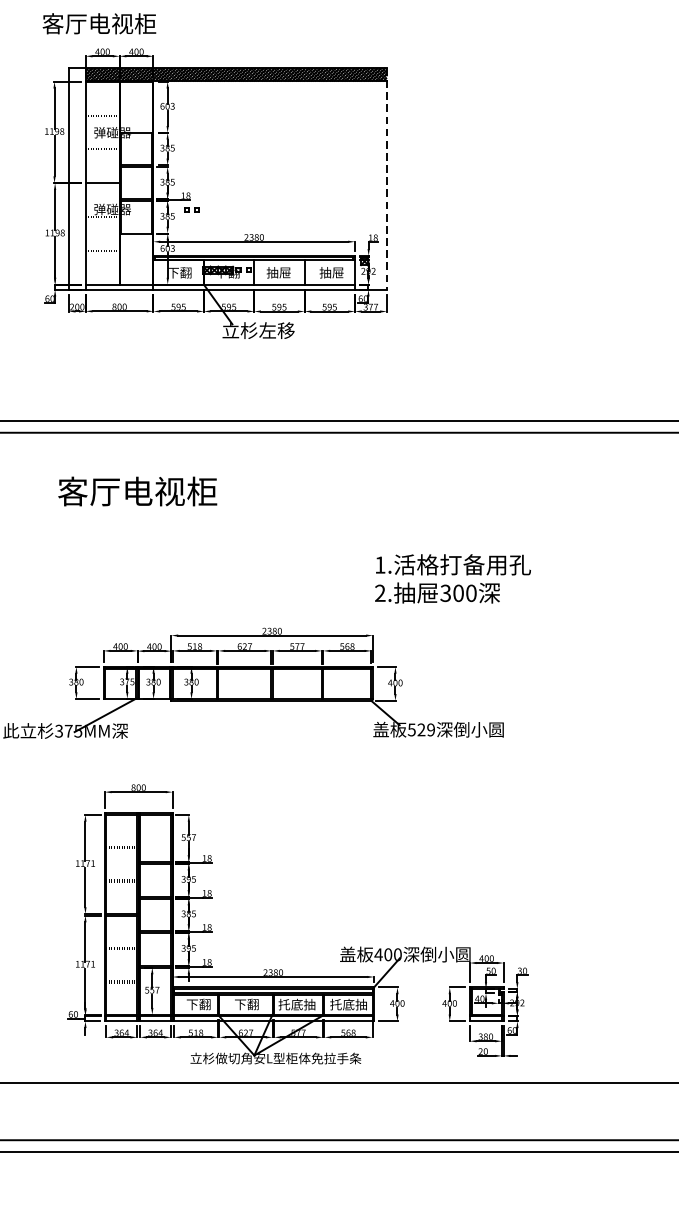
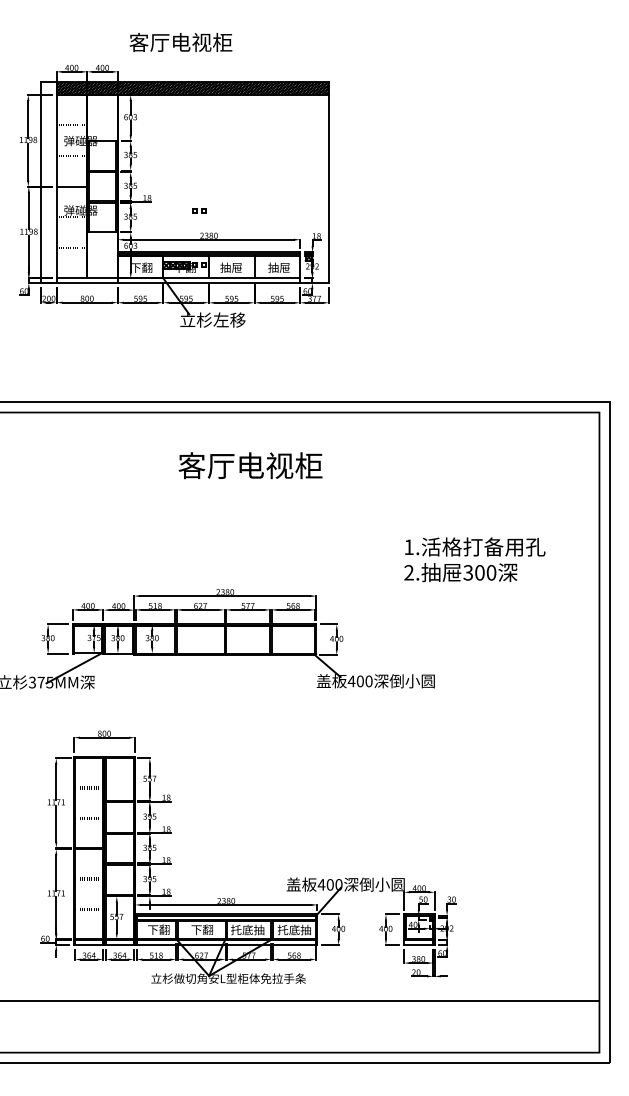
text: (98, 22) -> (180, 41), moved
line: (387, 179) -> (329, 183), dashed -> solid
part: (191, 209) -> (199, 210), moved
text: (137, 491) -> (250, 465), moved
text: (452, 578) -> (474, 559), moved
text: (420, 730) -> (359, 681), 529 -> 400

